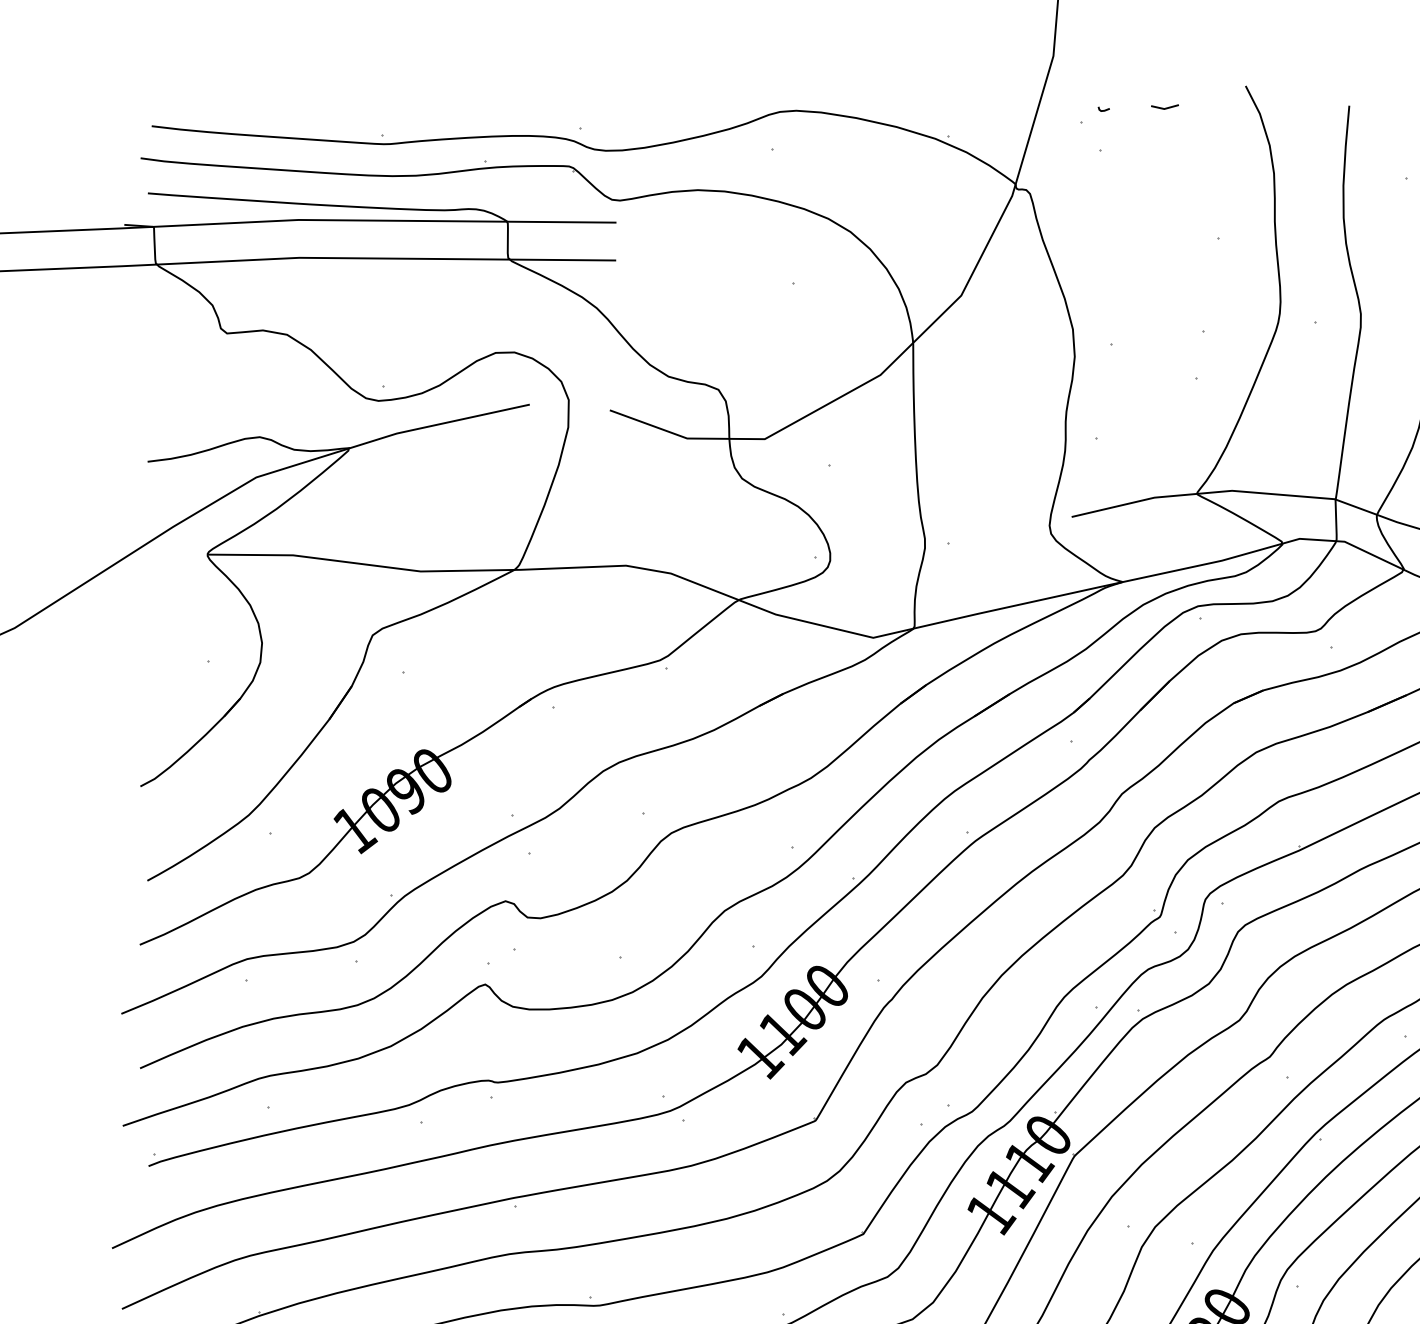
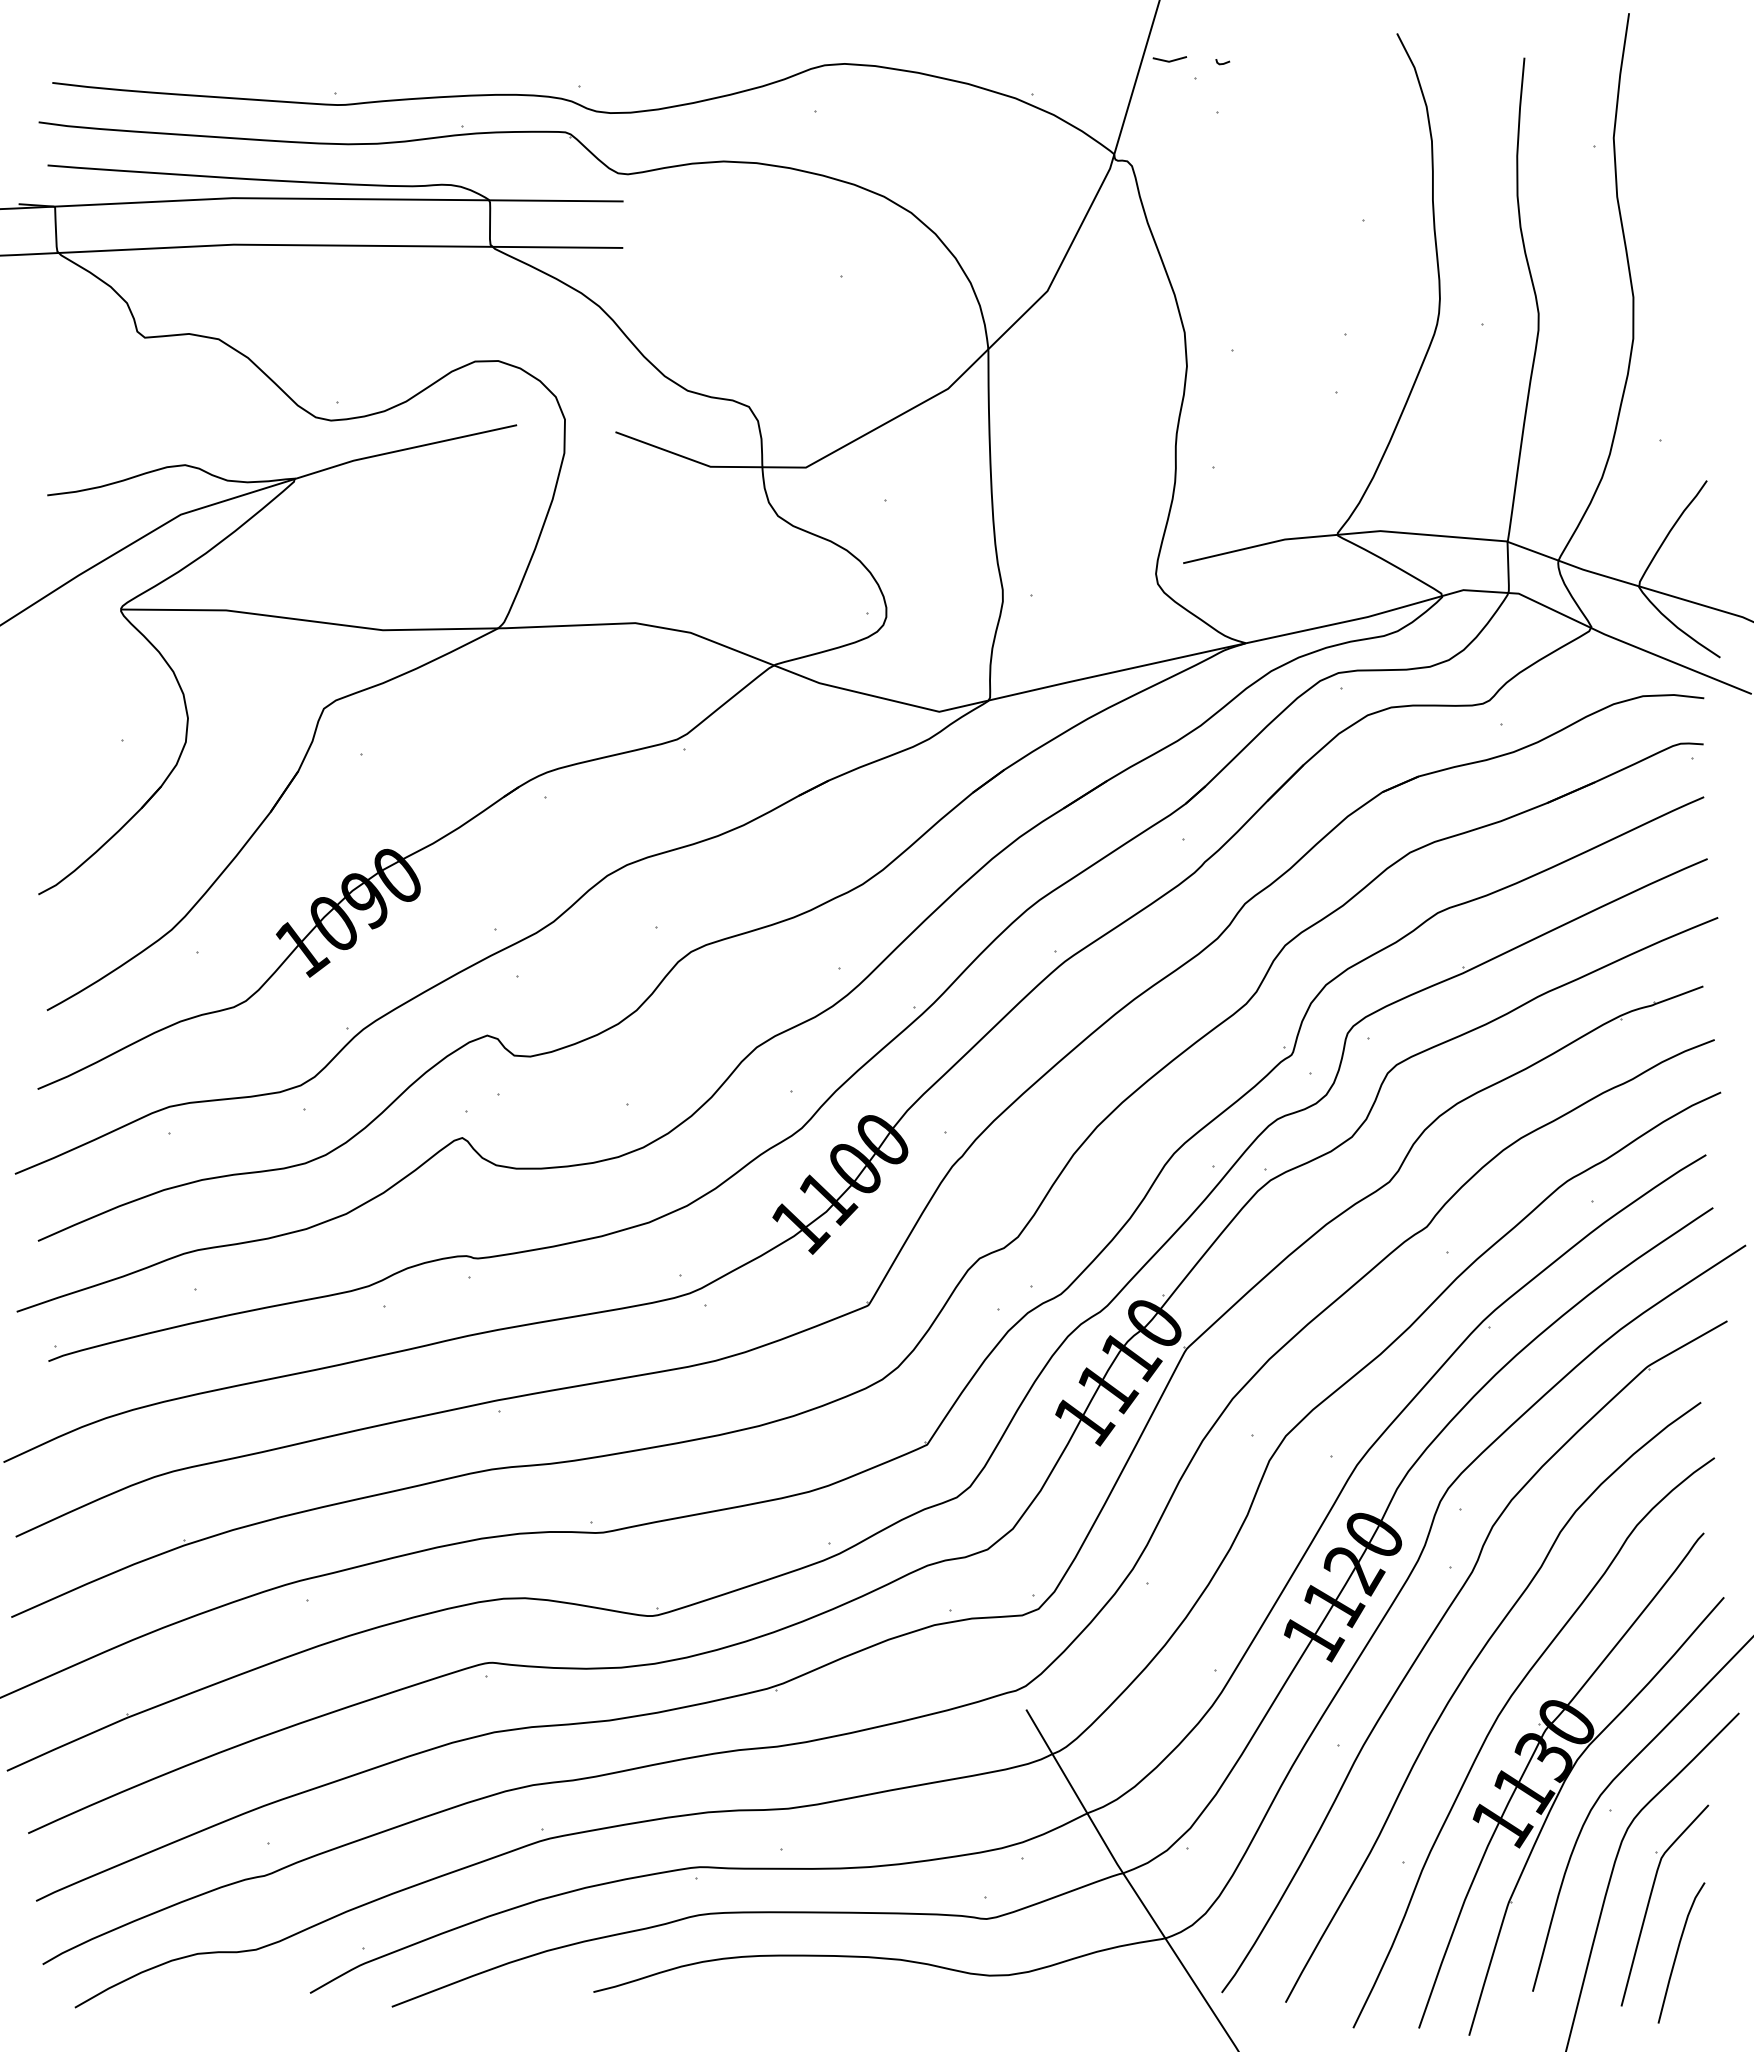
line: (1164, 107) -> (1169, 60), moved

